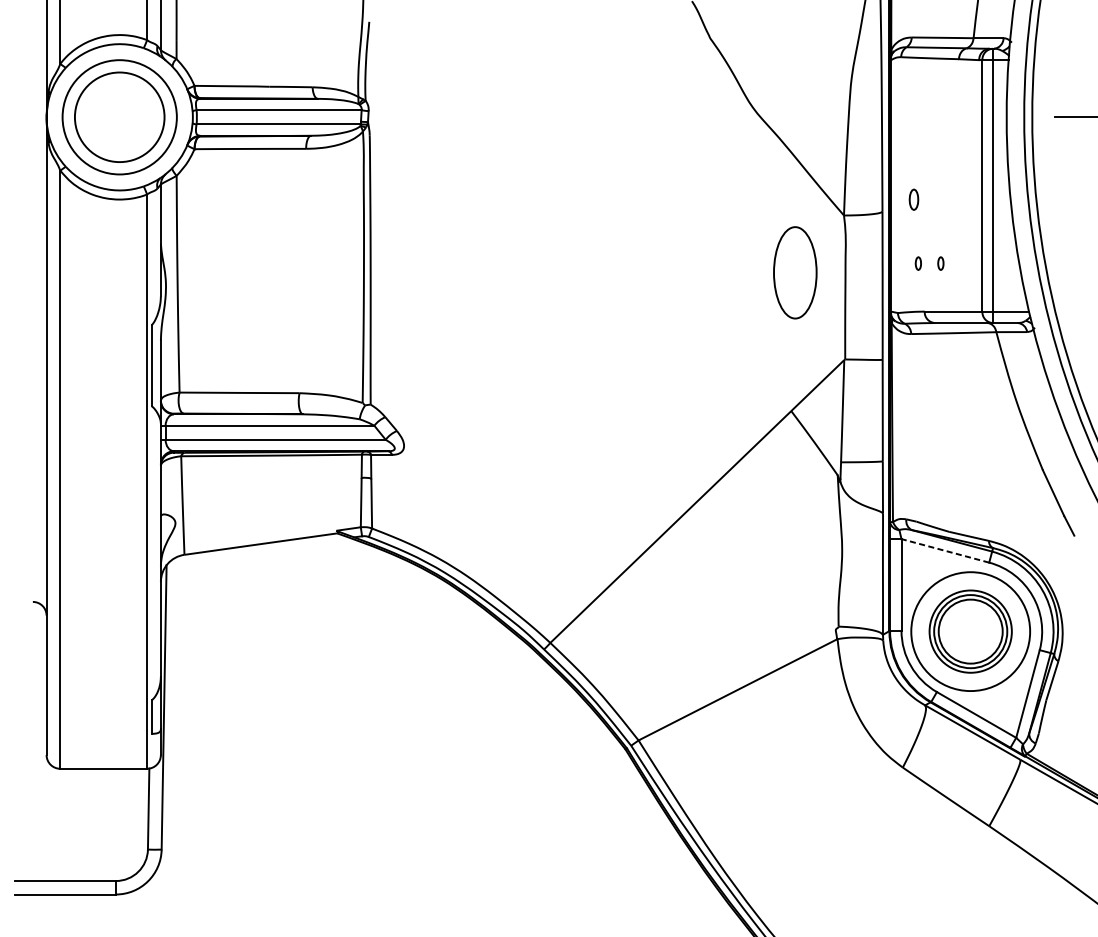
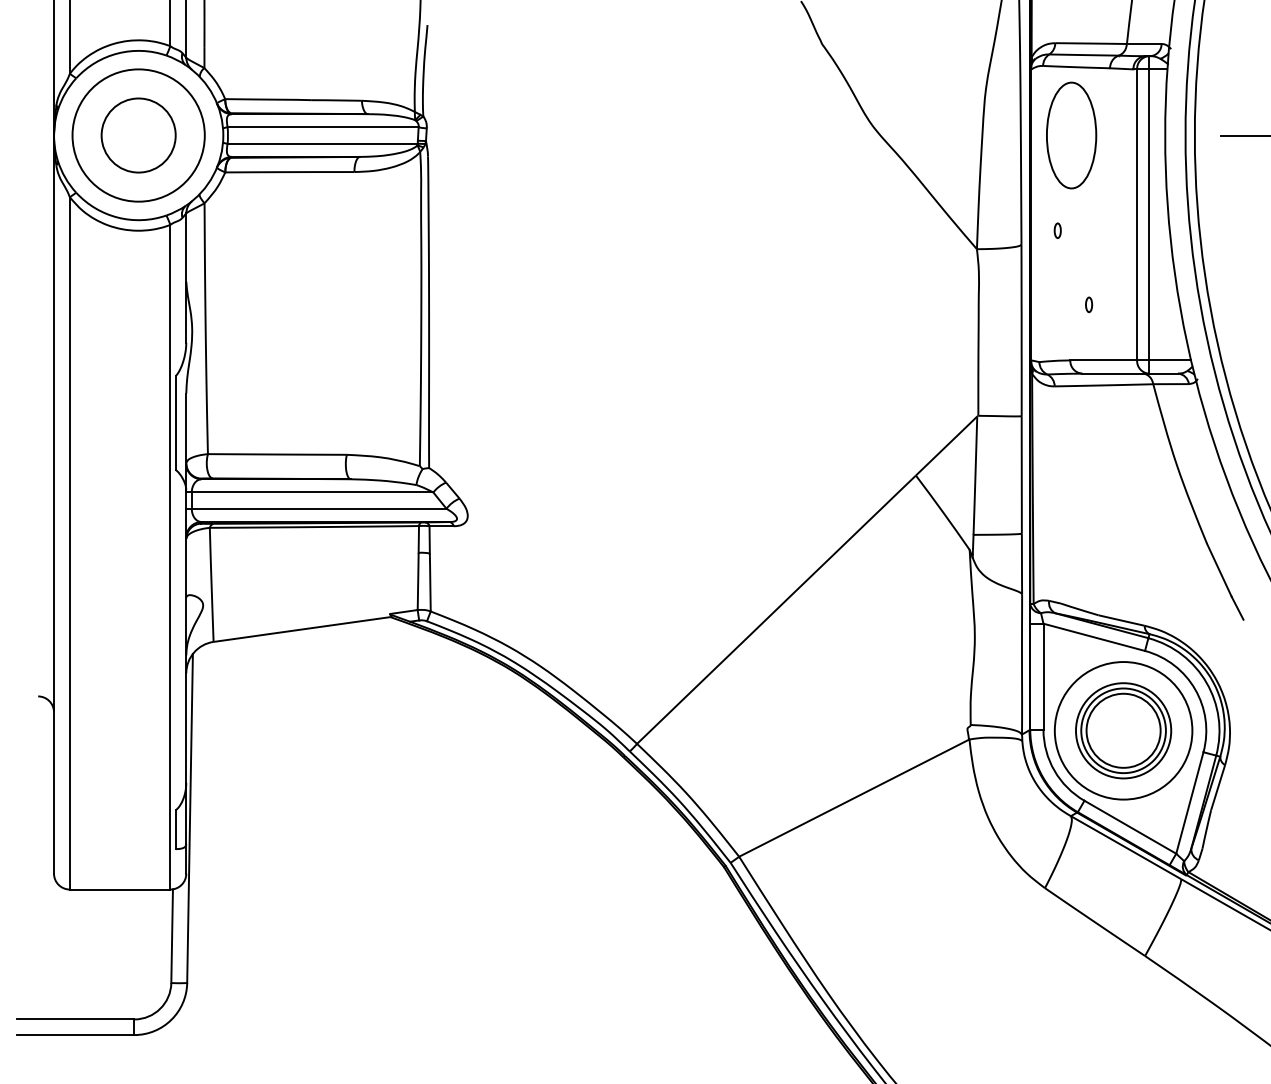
circle: (119, 117) -> (138, 135), size x0.71
part: (913, 199) -> (1057, 230), size x0.62
part: (918, 263) -> (1063, 304), removed
part: (795, 272) -> (1071, 135), moved
line: (945, 551) -> (1094, 637), dashed -> solid

